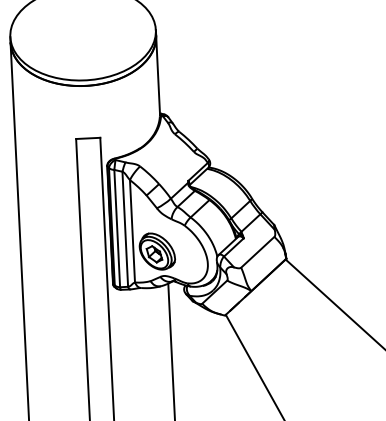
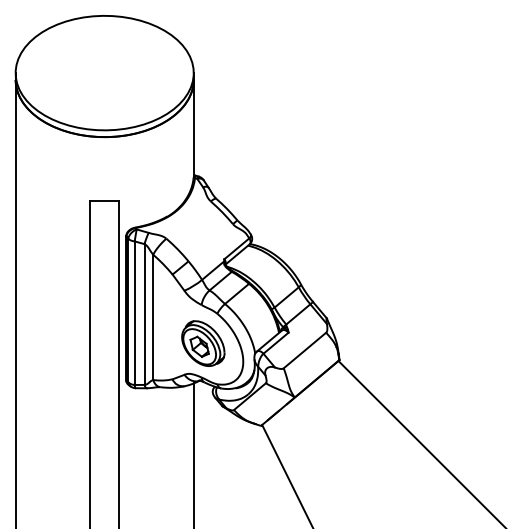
part: (157, 251) -> (203, 343), moved

